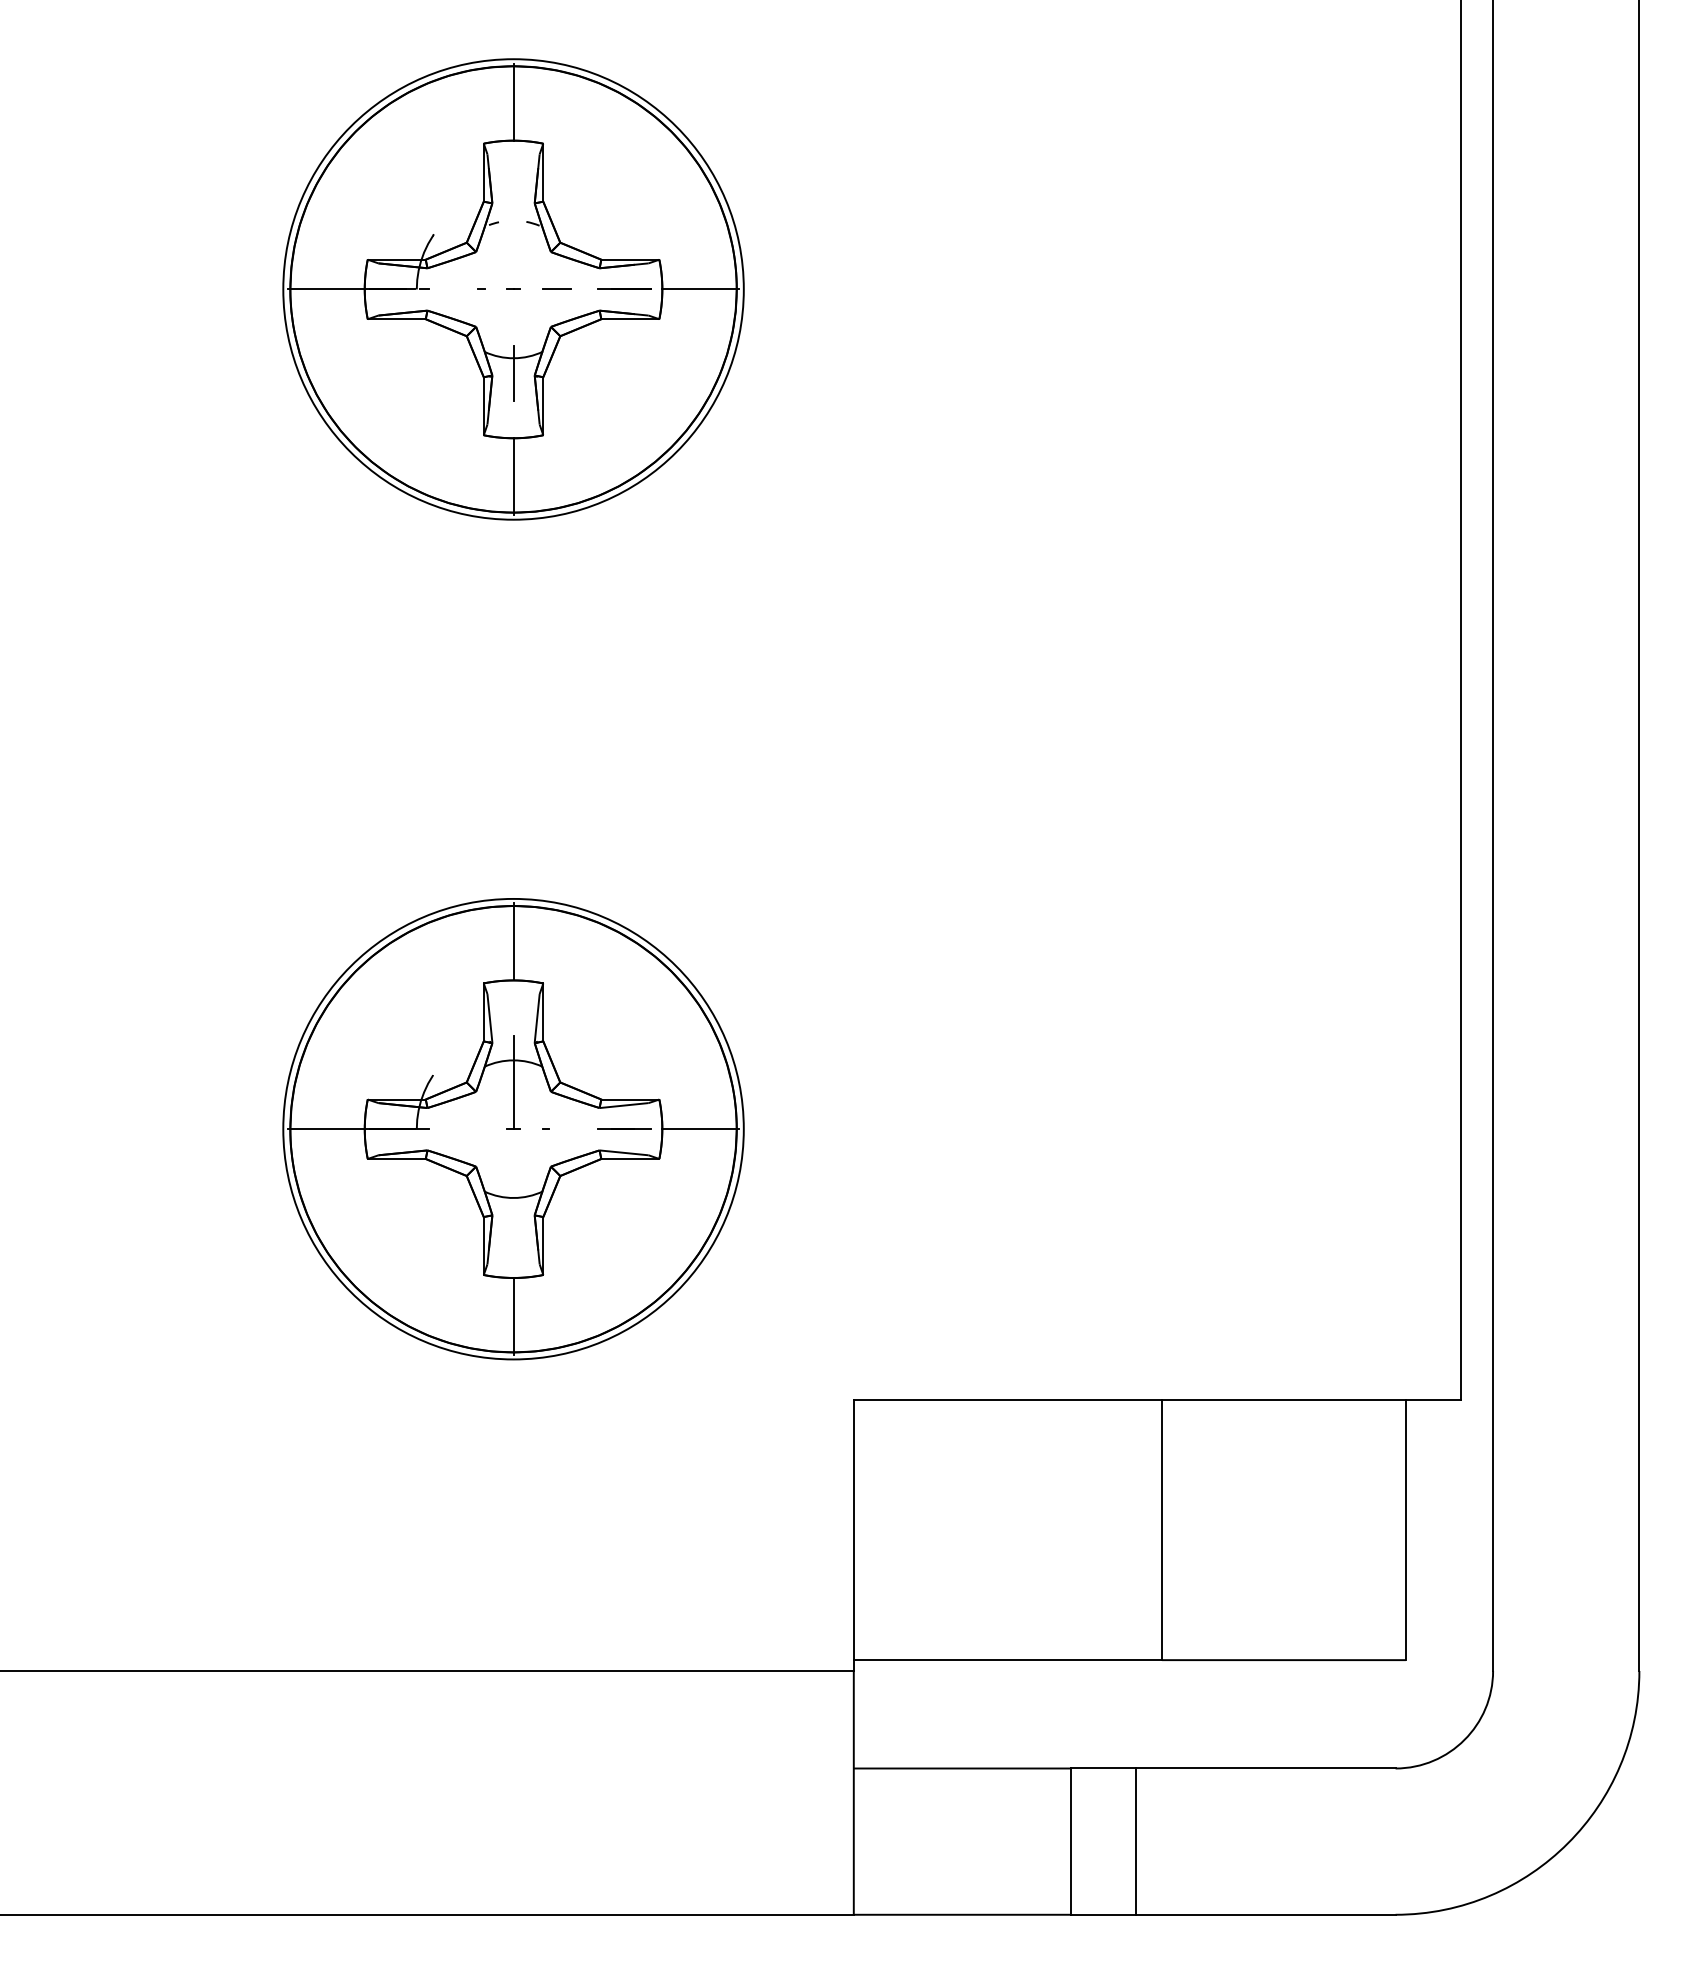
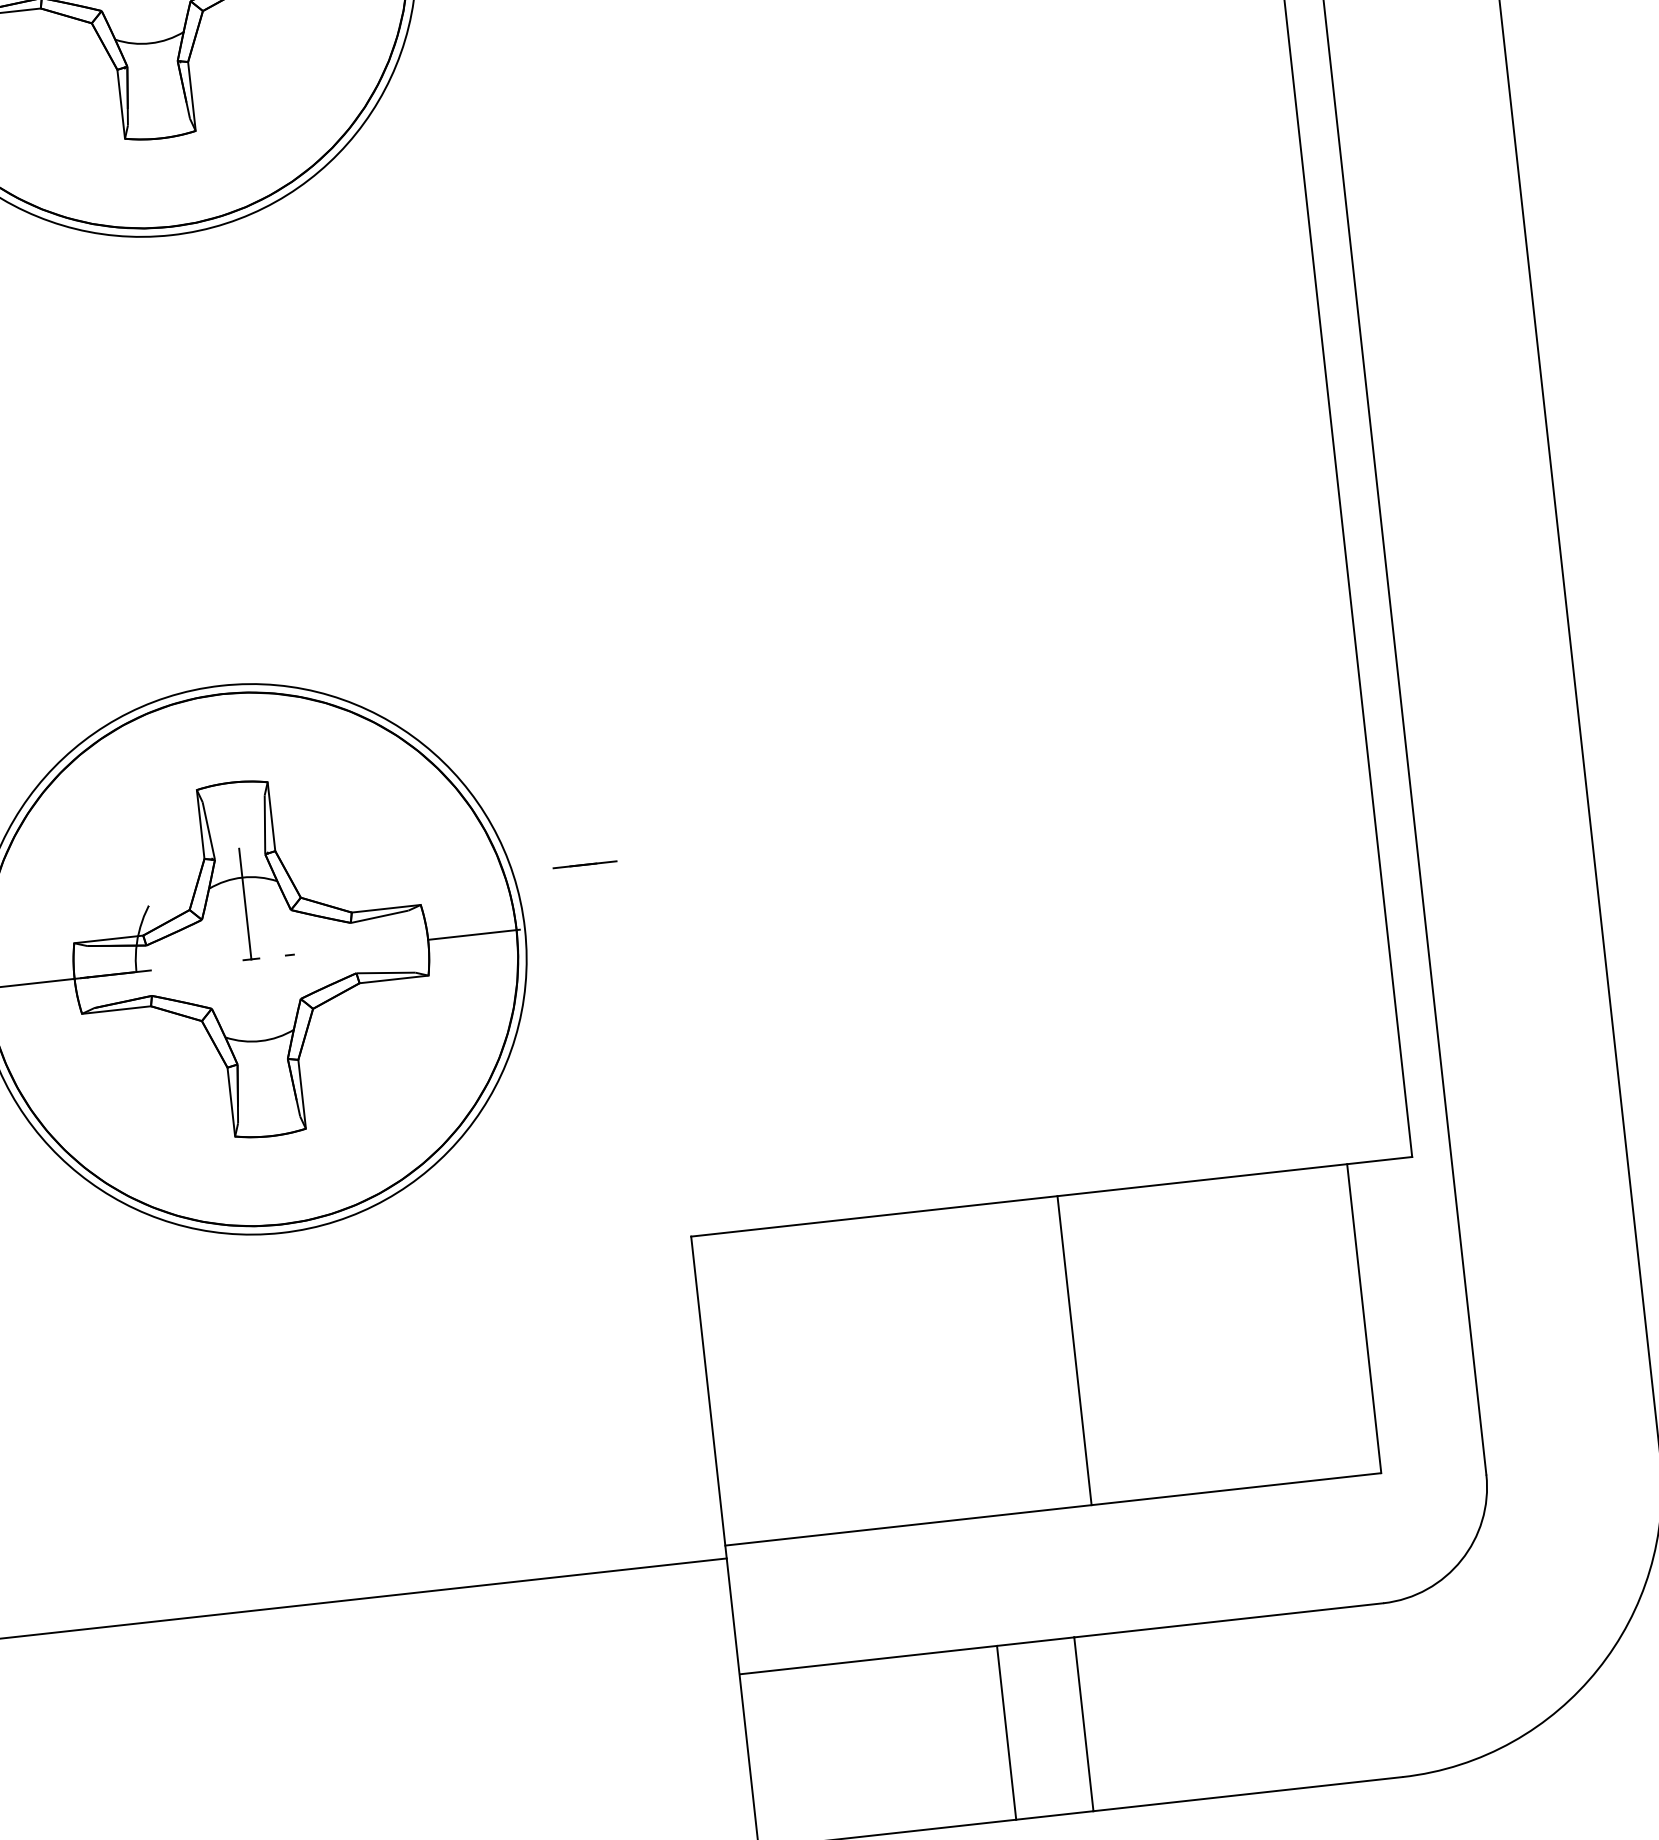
line: (513, 373) -> (152, 61), removed
line: (513, 476) -> (165, 183), removed
line: (513, 941) -> (226, 736), removed
line: (624, 1128) -> (584, 863), moved
line: (513, 1316) -> (275, 1181), removed

